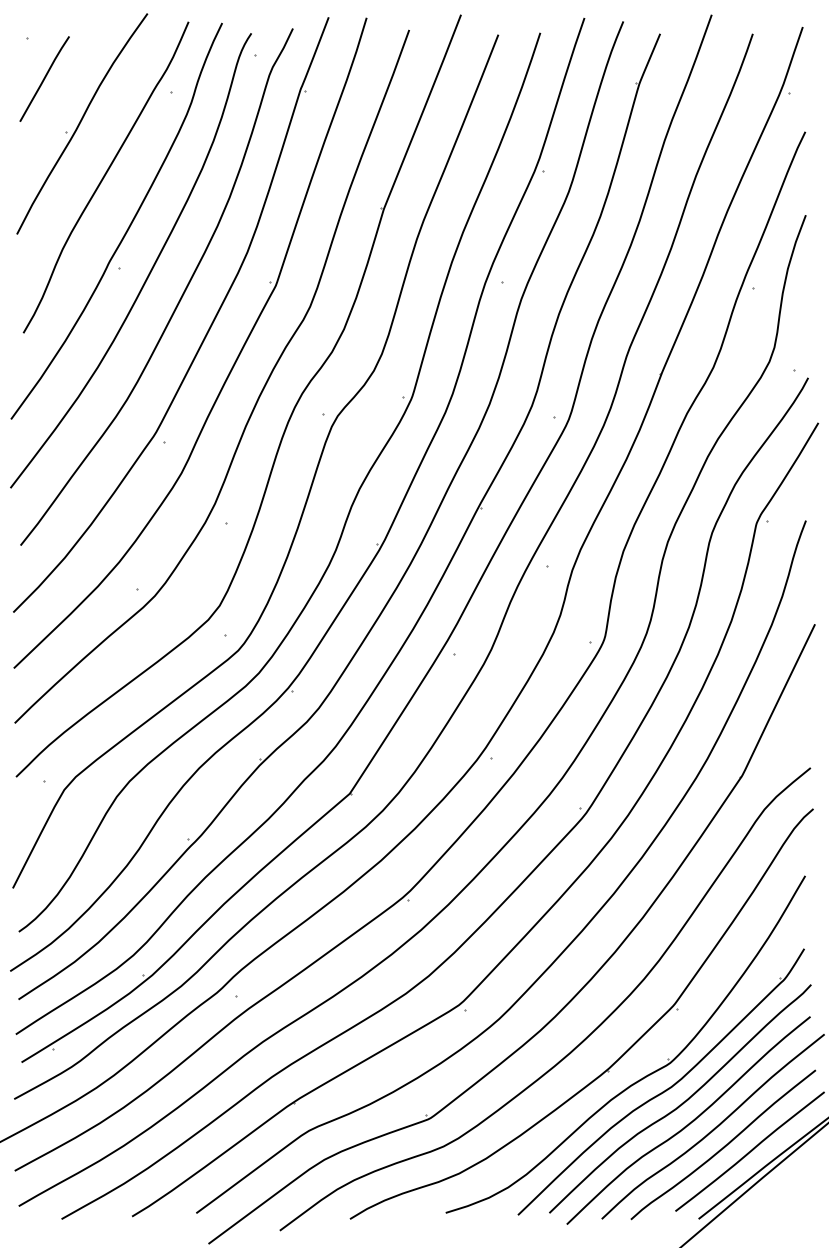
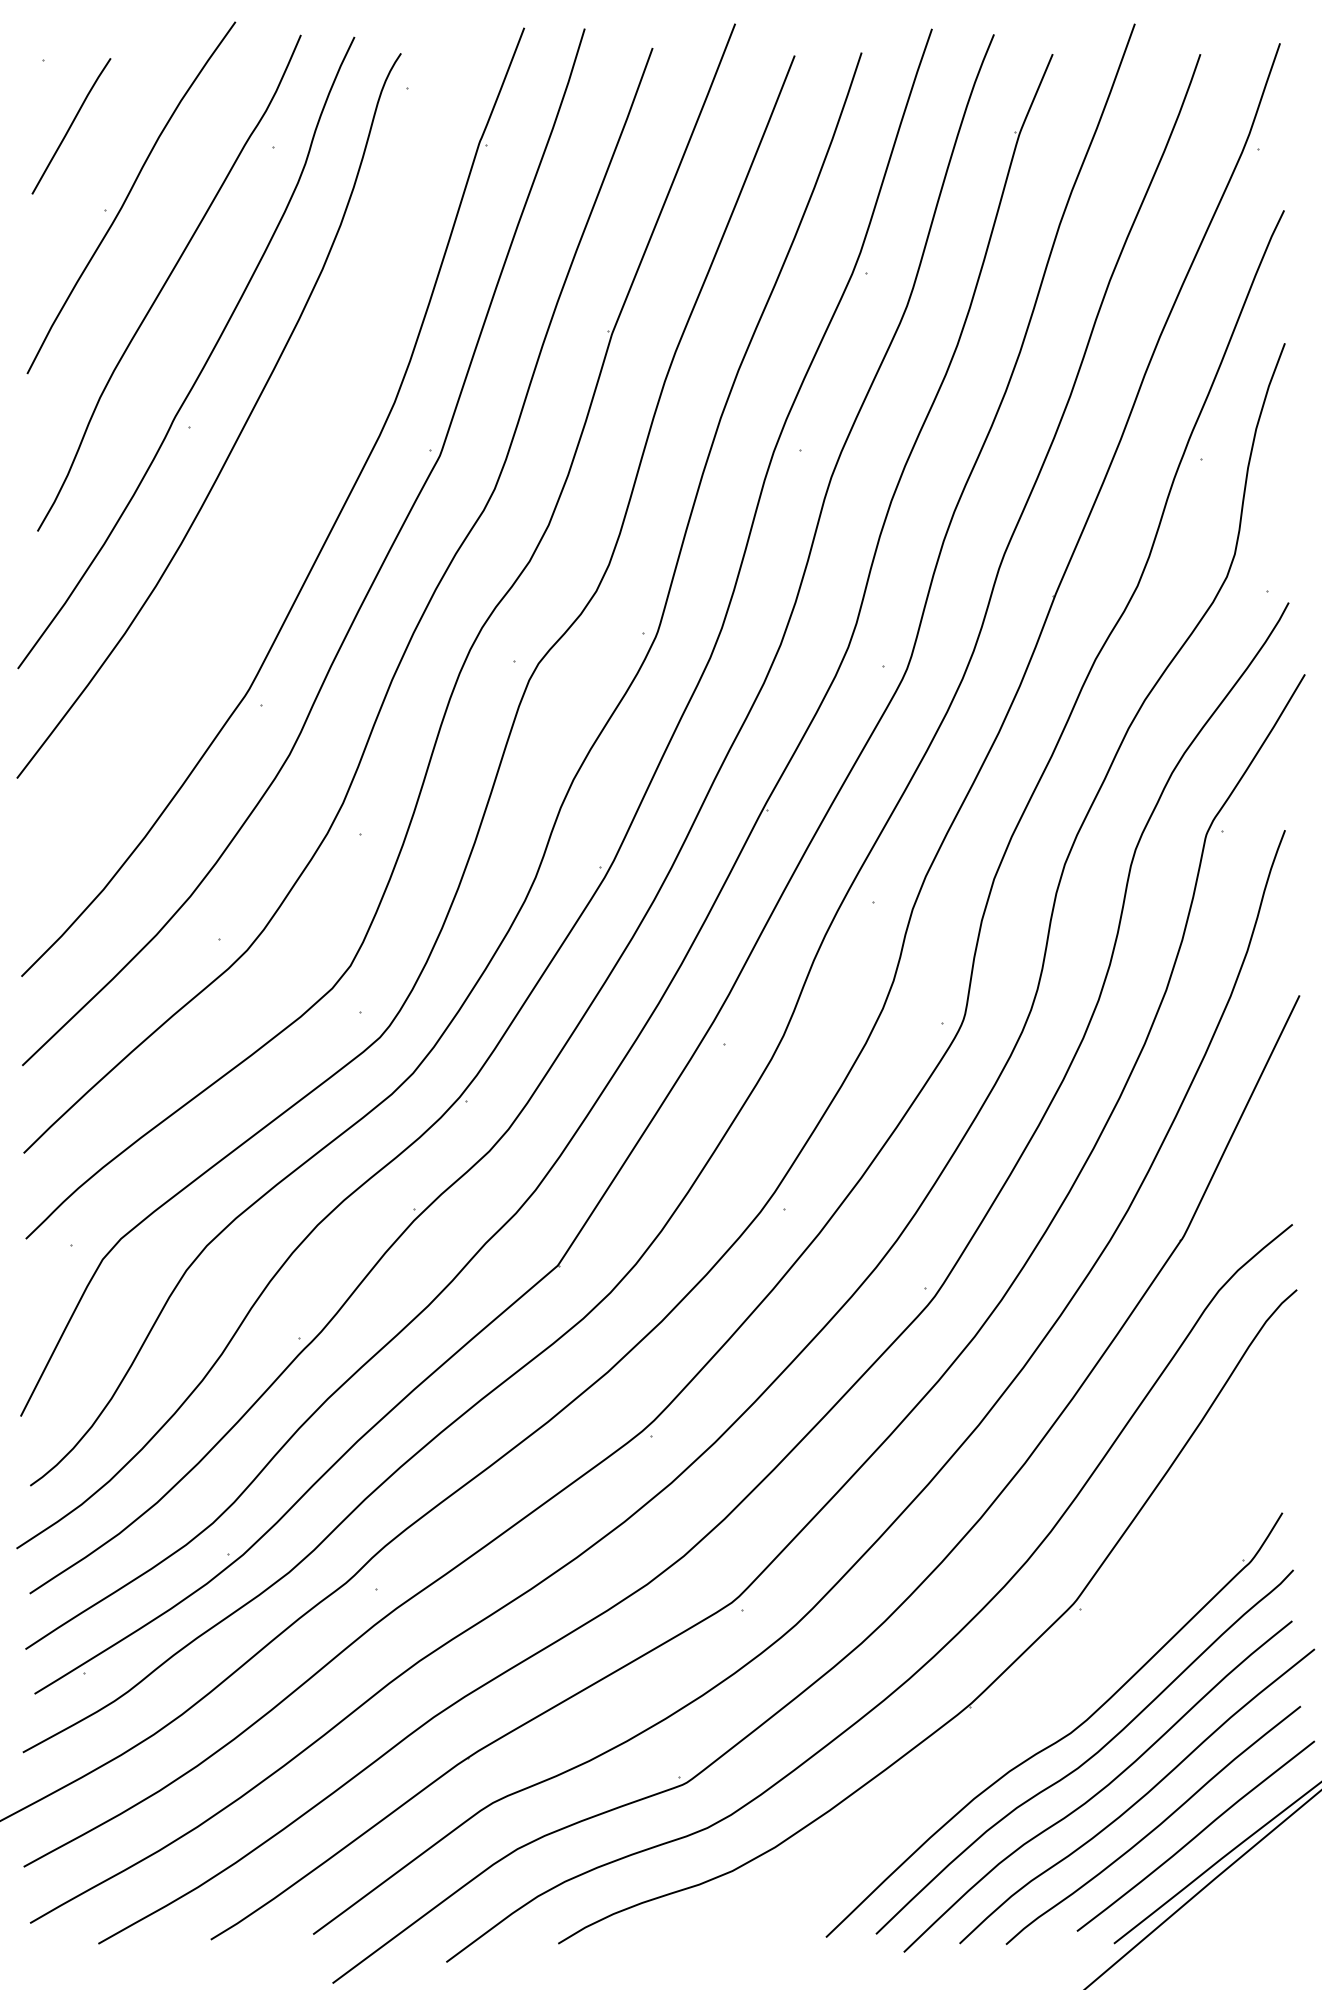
curve: (180, 297) -> (287, 474), removed
part: (645, 1075) -> (1029, 1714), removed

